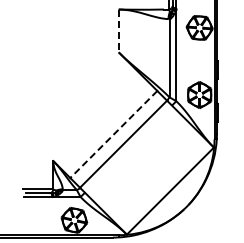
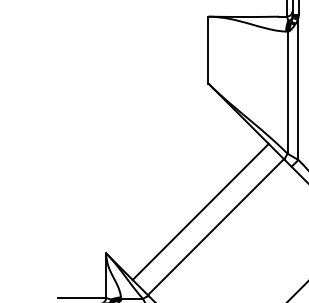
line: (118, 31) -> (208, 51), dashed -> solid
line: (113, 134) -> (200, 211), dashed -> solid

